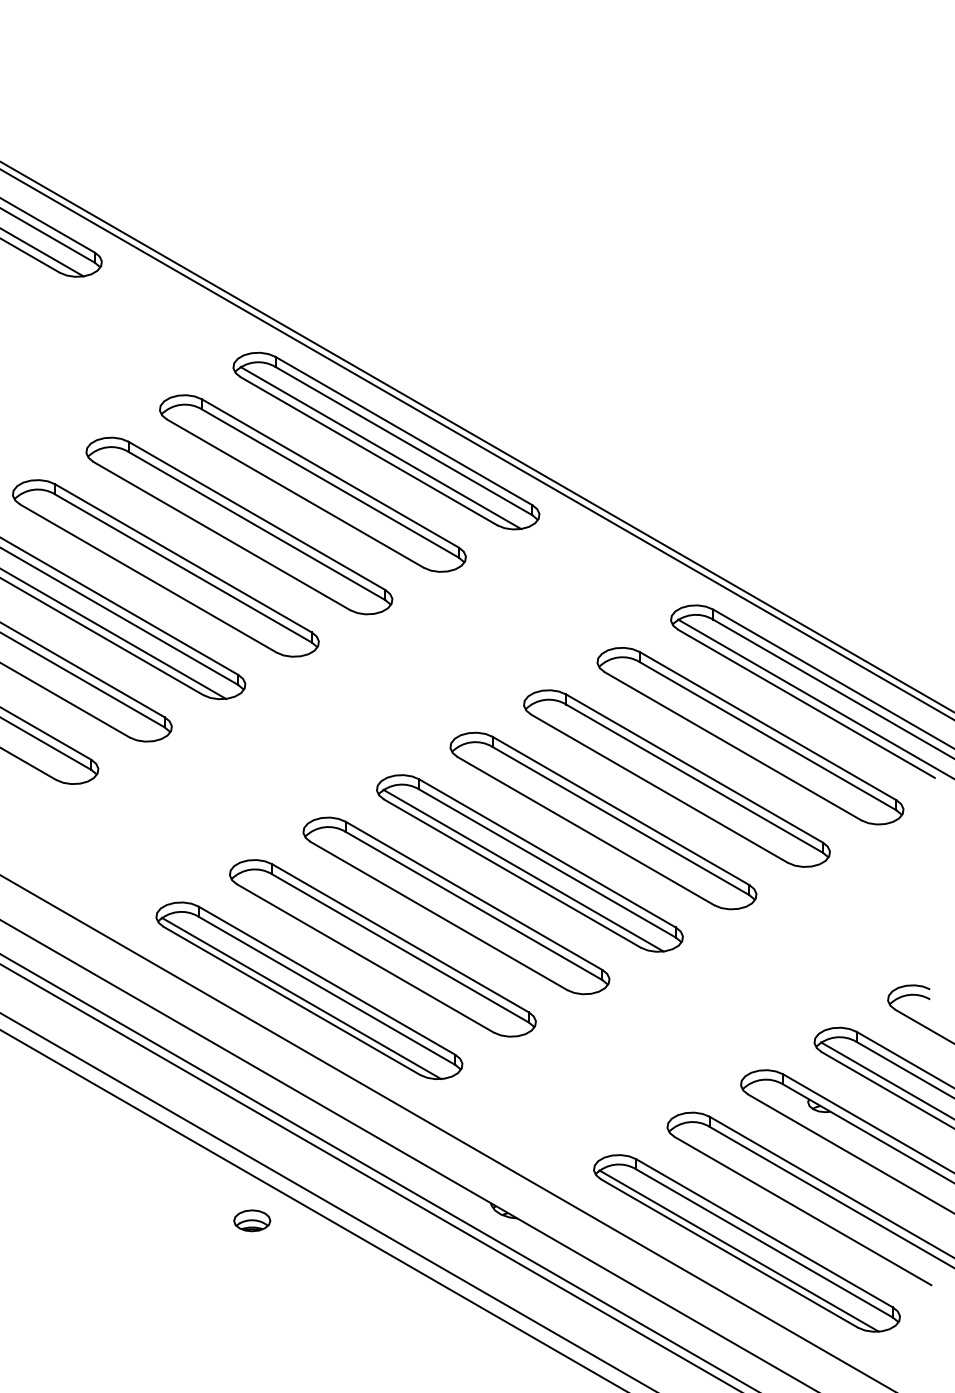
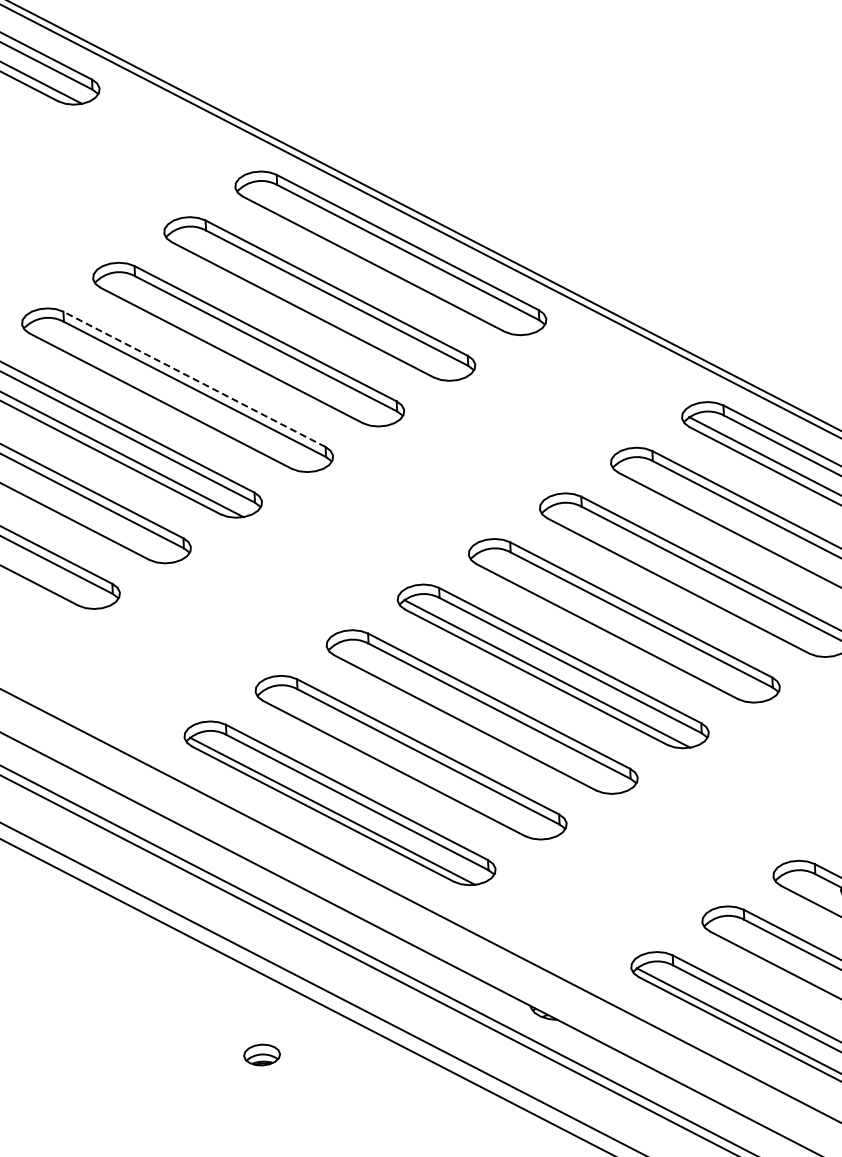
line: (380, 448) -> (385, 260), removed
line: (182, 558) -> (193, 379), solid -> dashed
part: (252, 1220) -> (262, 1054), moved

